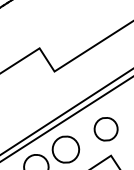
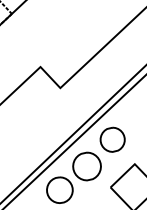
part: (106, 128) -> (112, 139), moved

